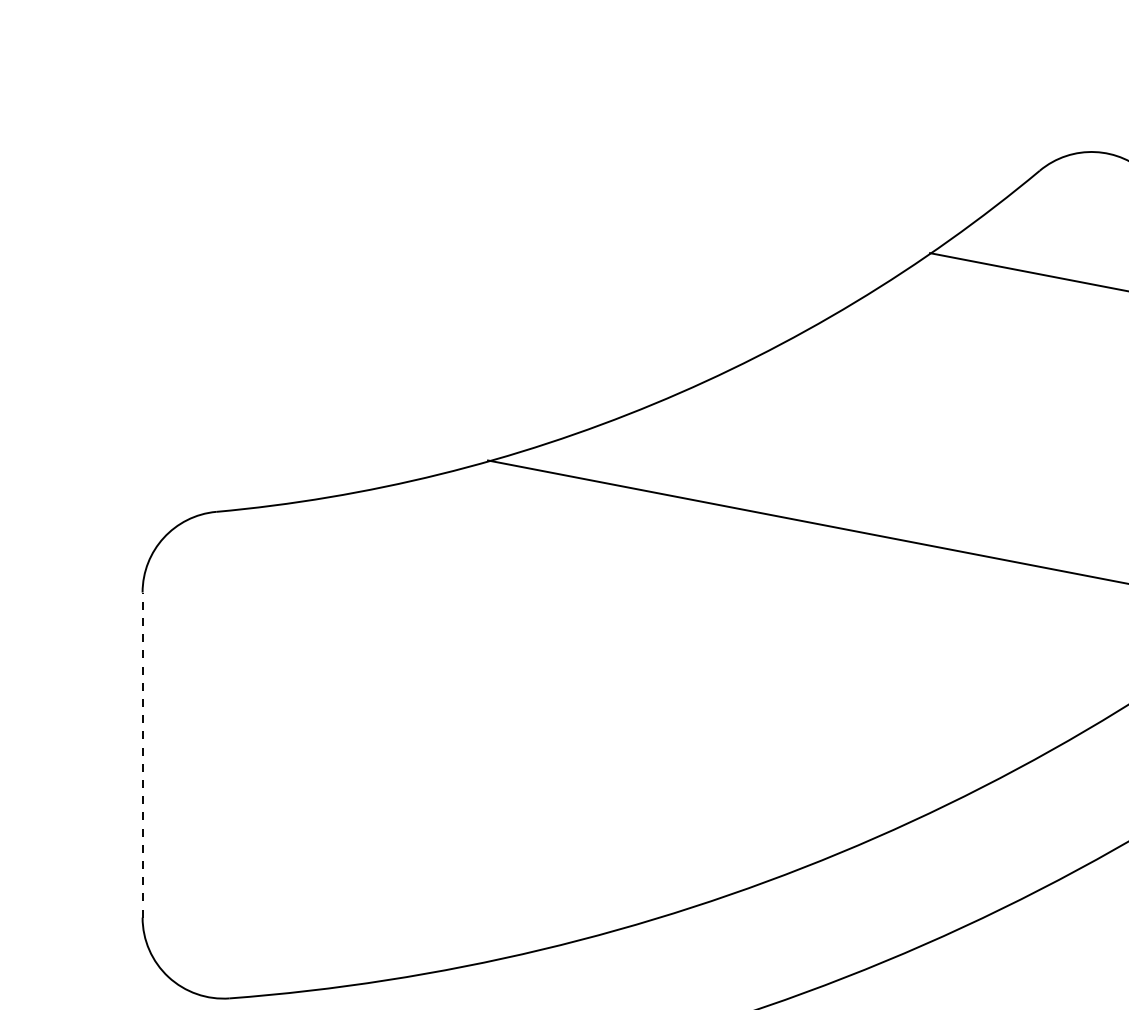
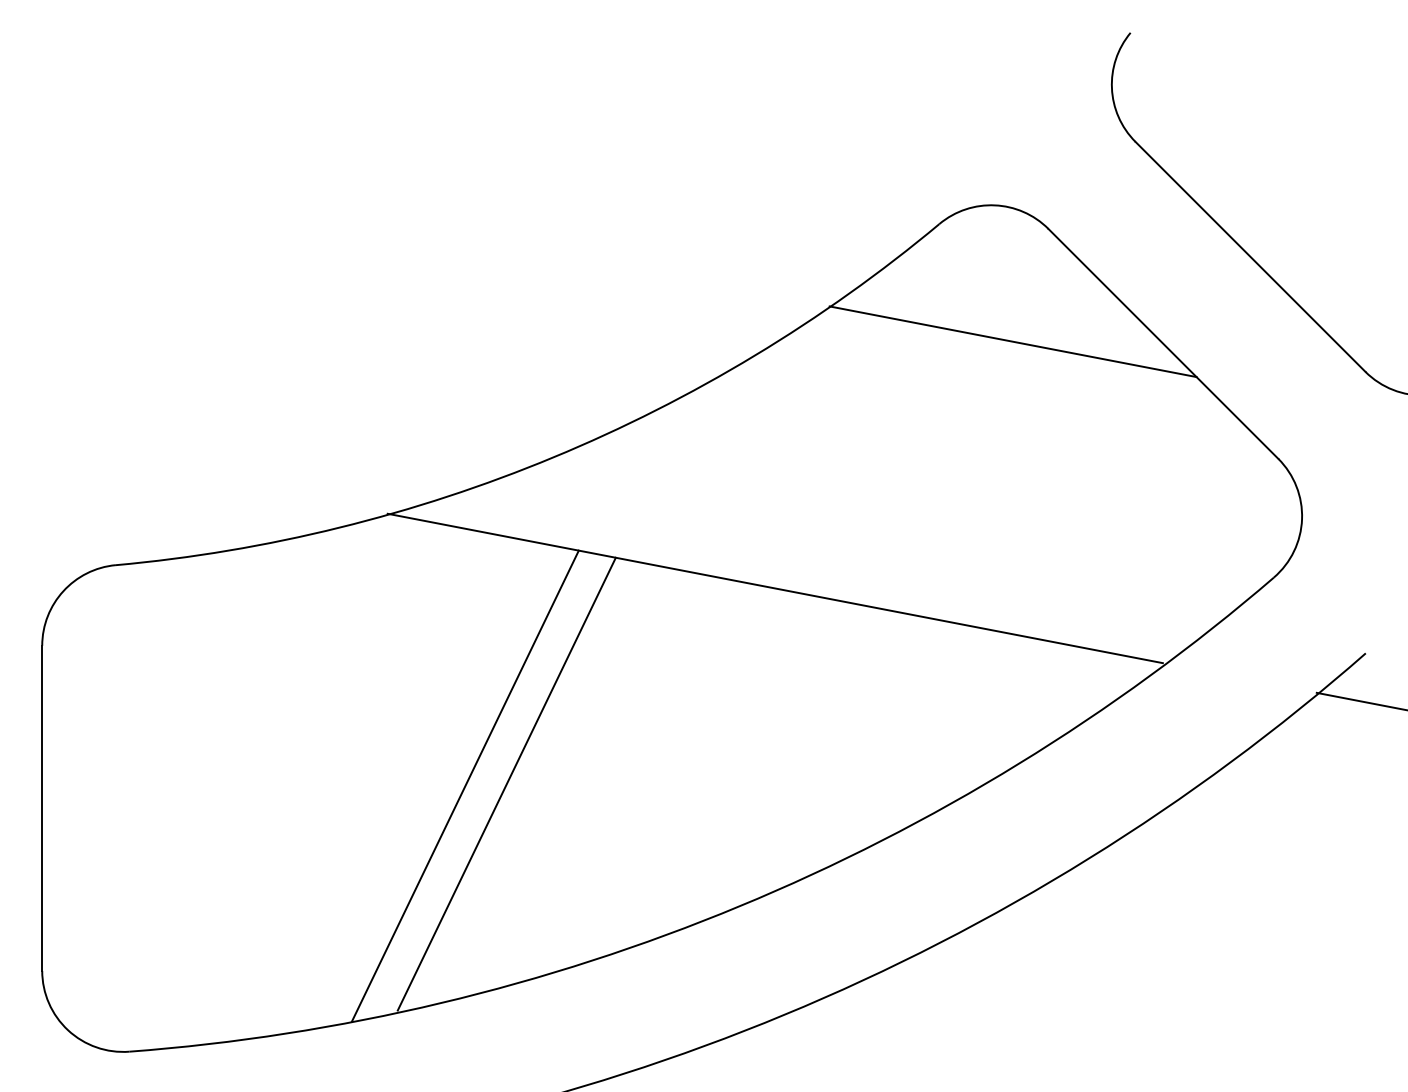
line: (606, 730) -> (506, 783), added
line: (565, 732) -> (465, 785), added
line: (142, 755) -> (42, 808), dashed -> solid

